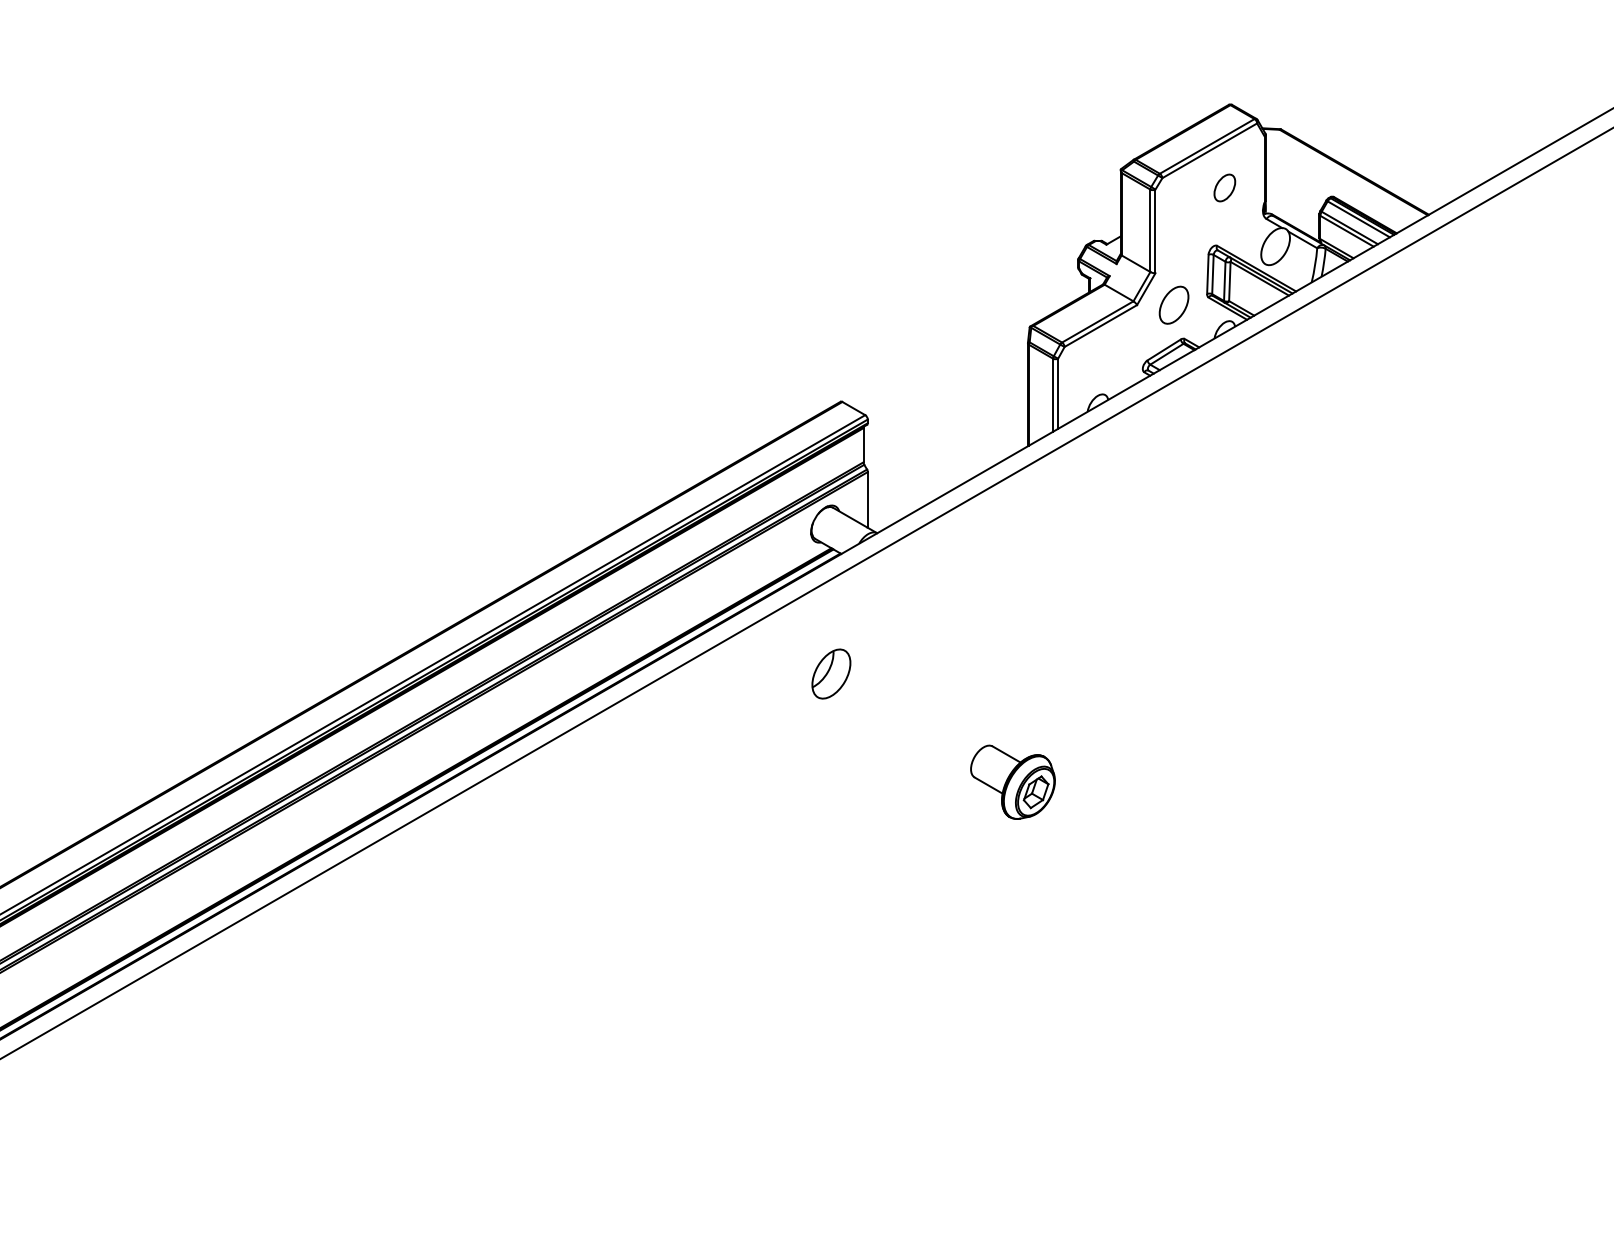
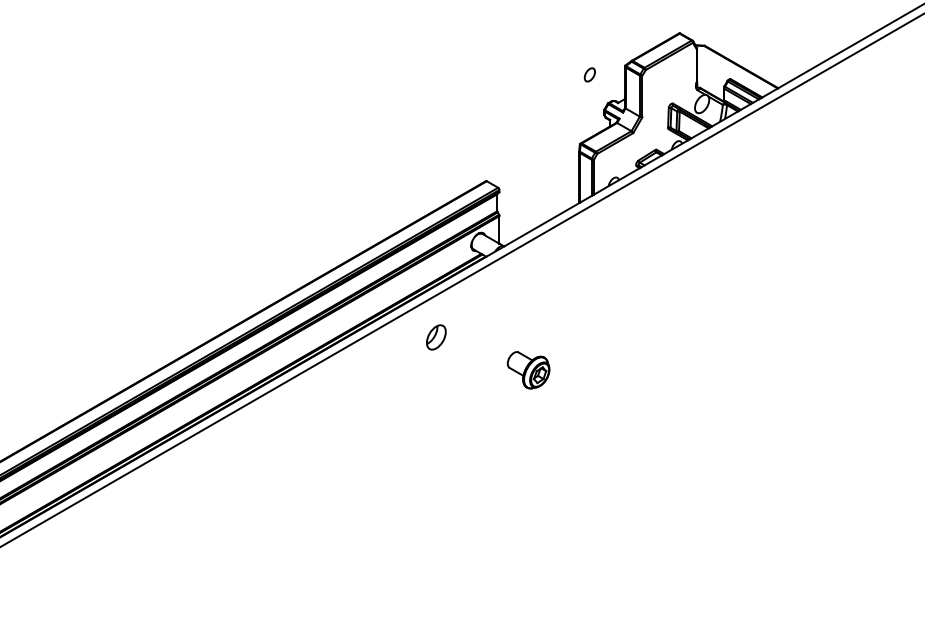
part: (1224, 187) -> (589, 74), moved
part: (1173, 305) -> (651, 133), removed
part: (831, 674) -> (436, 337), moved
part: (1012, 782) -> (528, 370), moved

